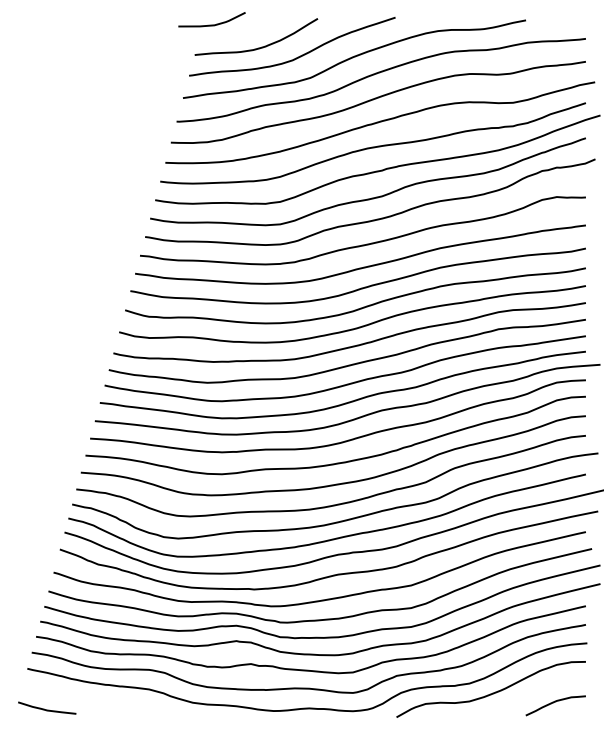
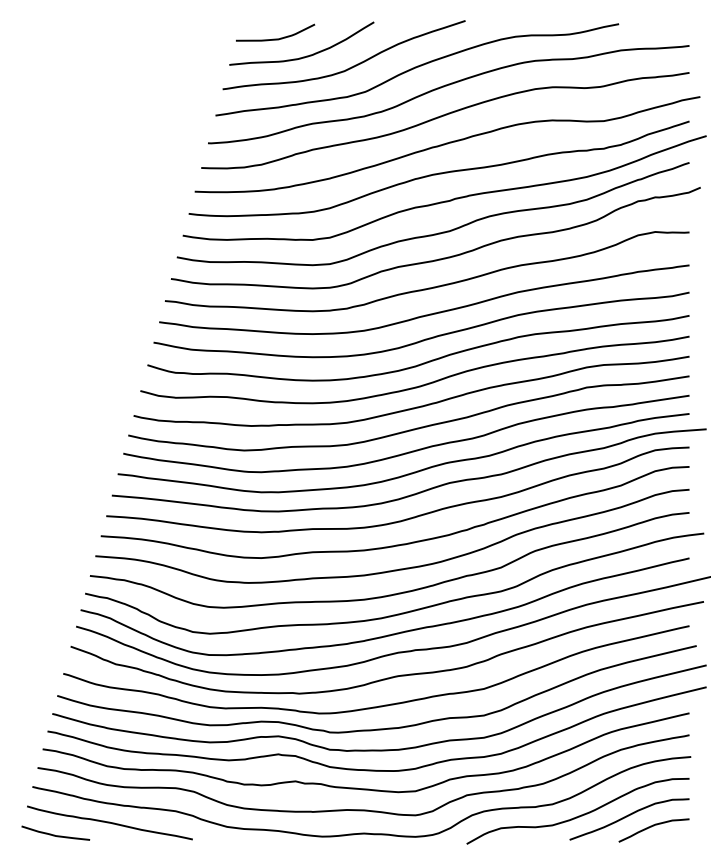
curve: (211, 24) -> (274, 38), moved
curve: (533, 694) -> (627, 817), added
curve: (92, 699) -> (109, 823), added

